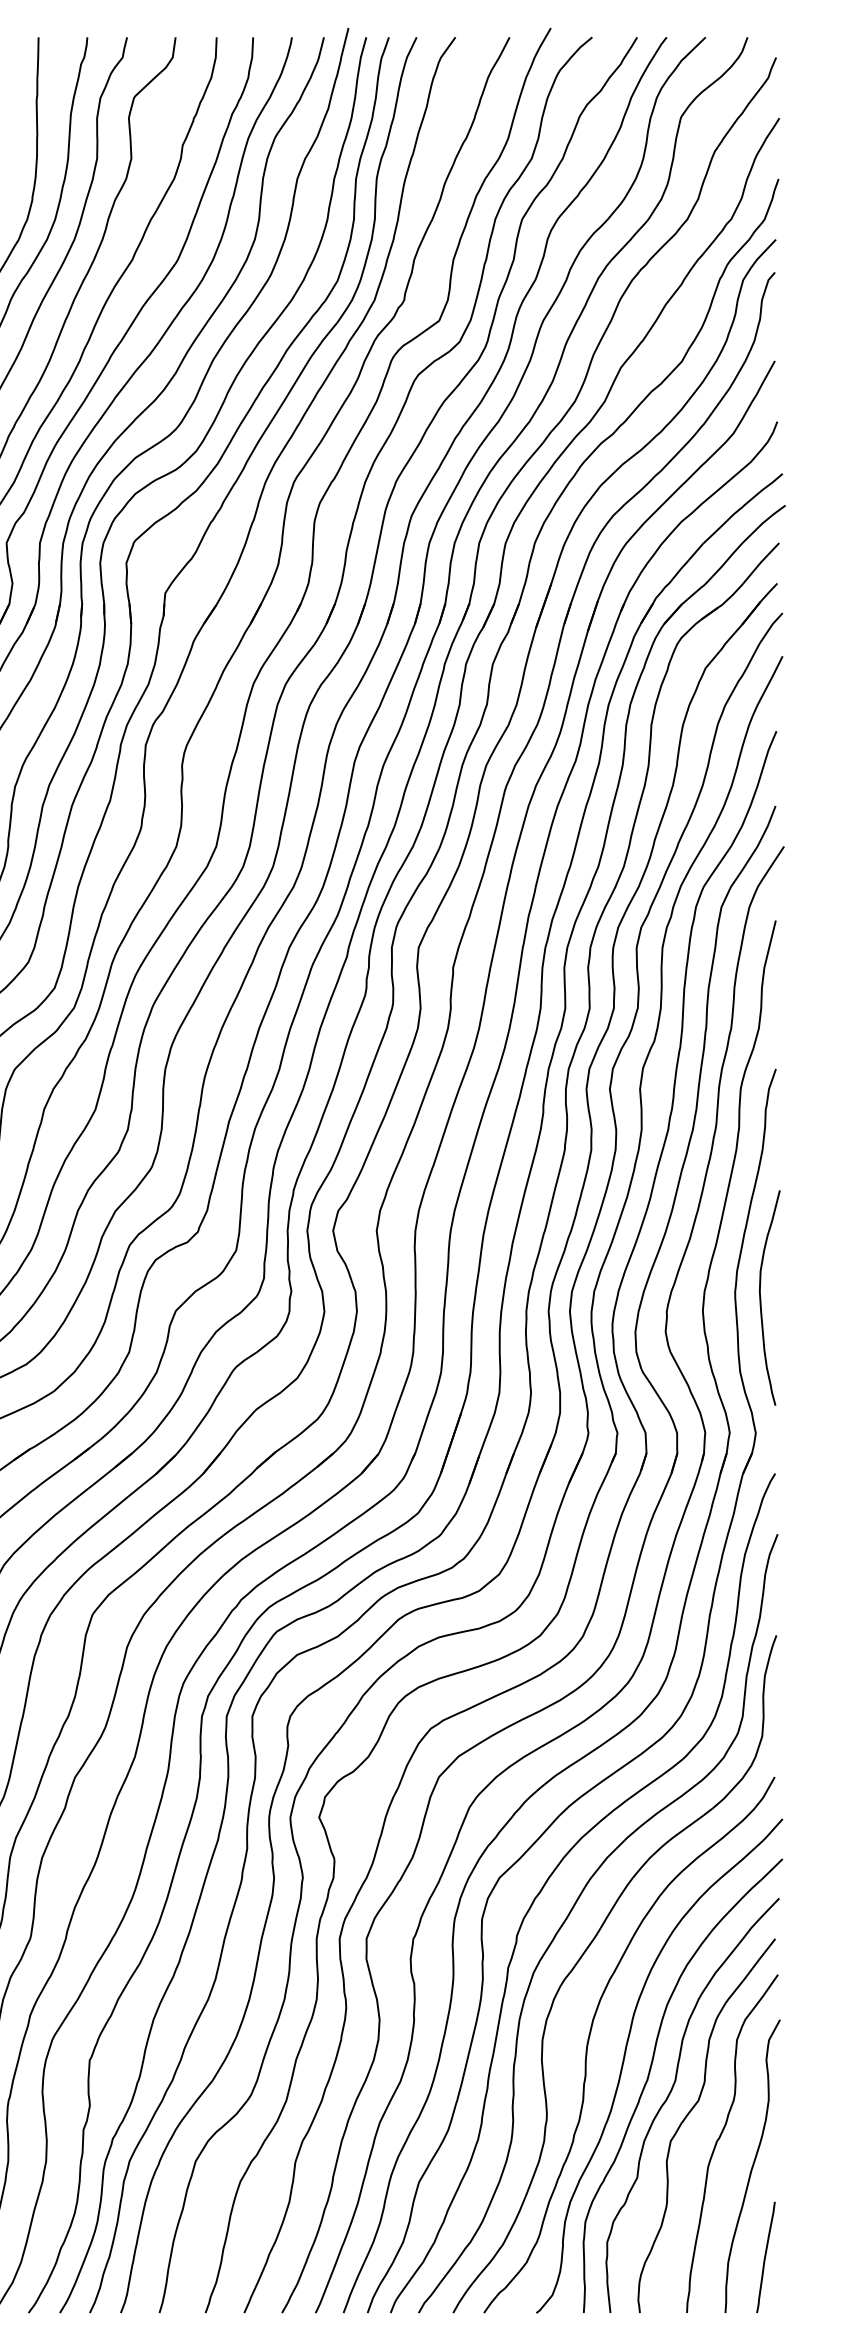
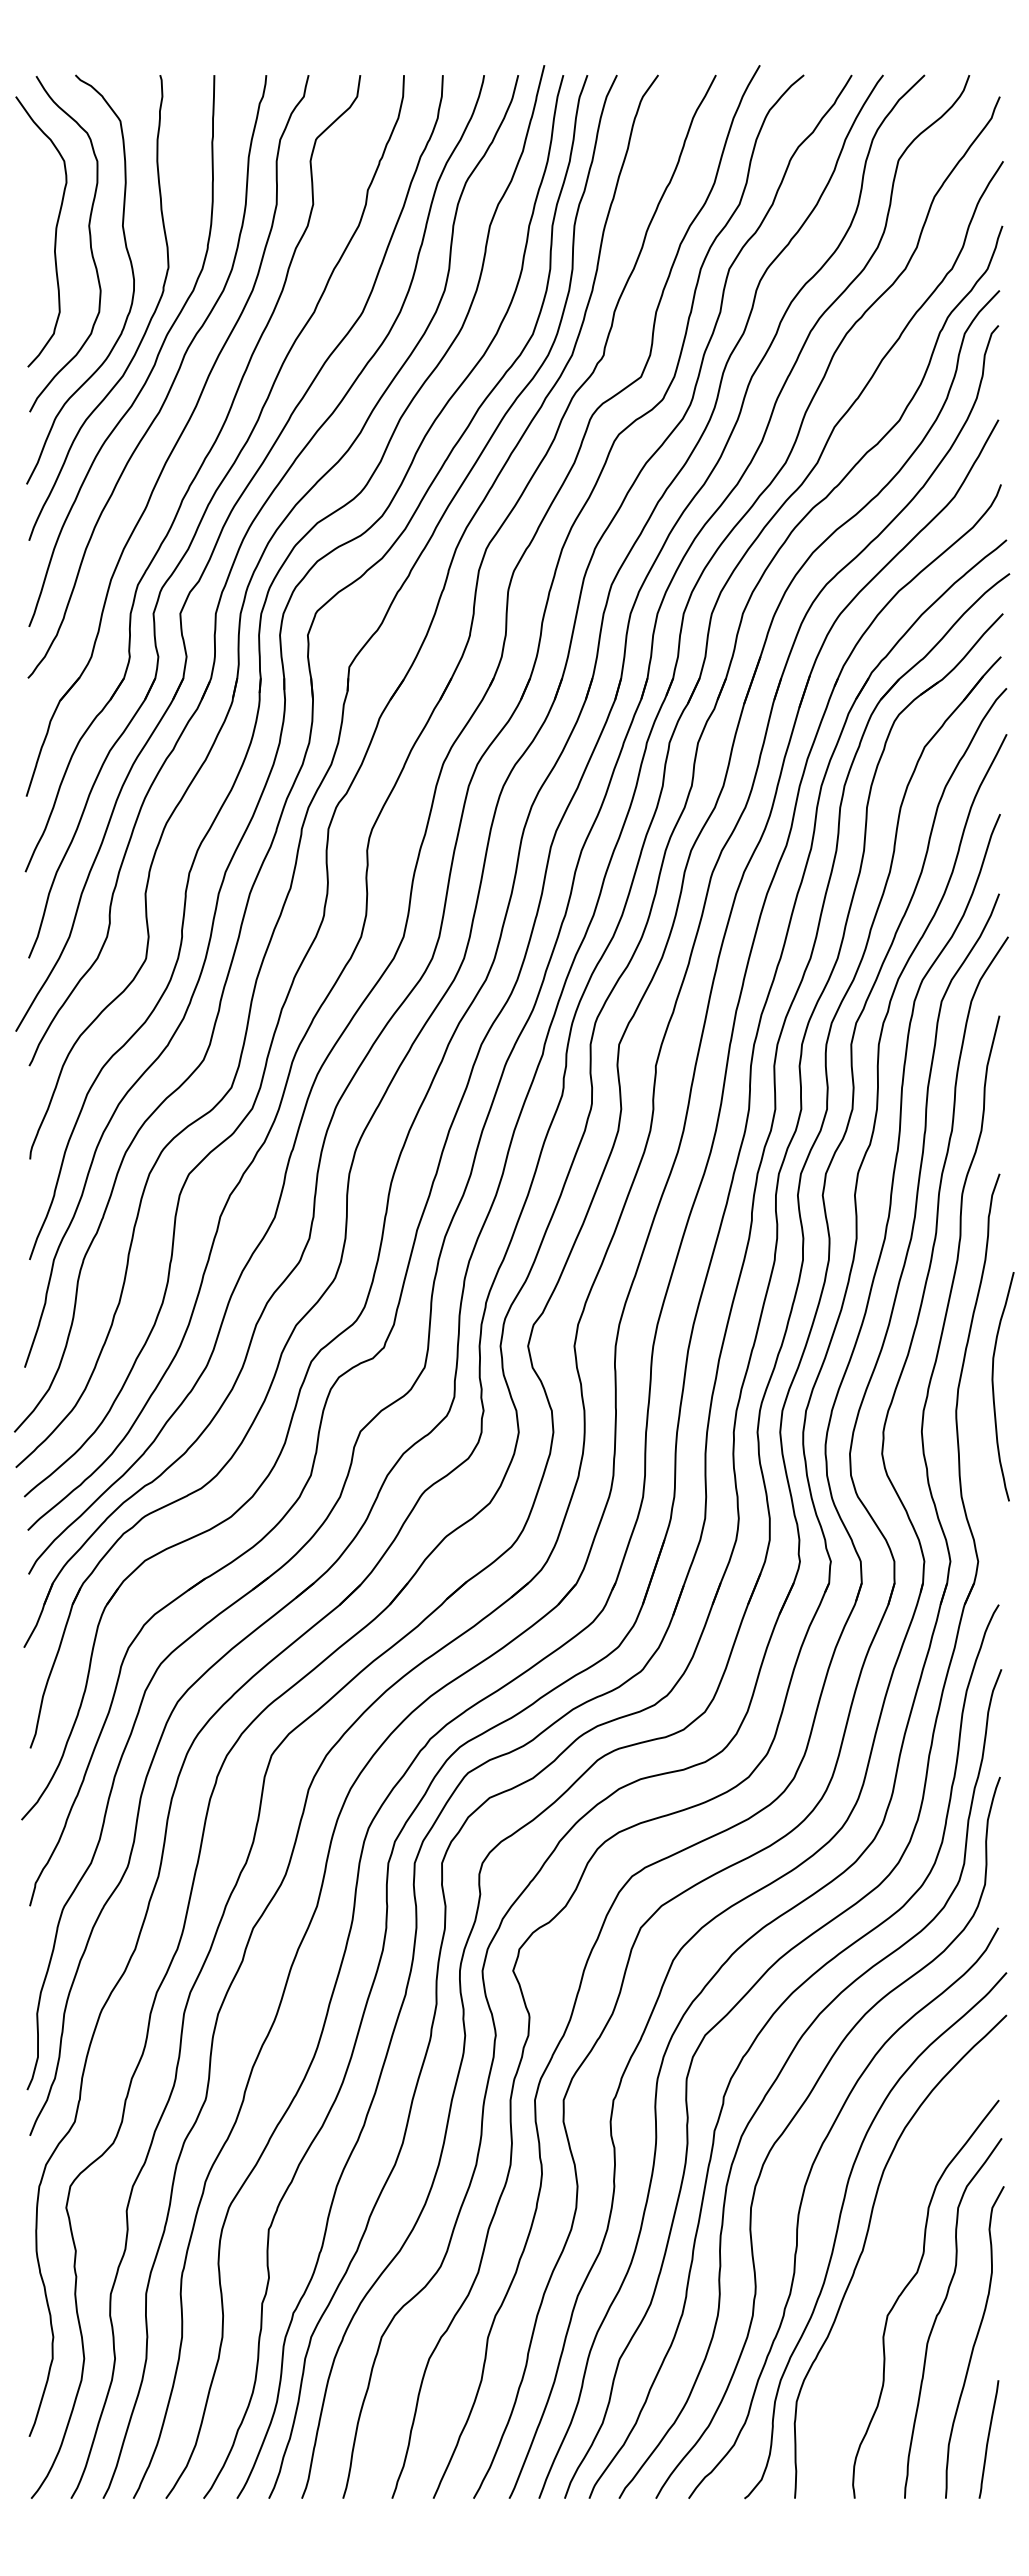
curve: (760, 1297) -> (993, 1386), moved
curve: (670, 2094) -> (887, 2265), removed

